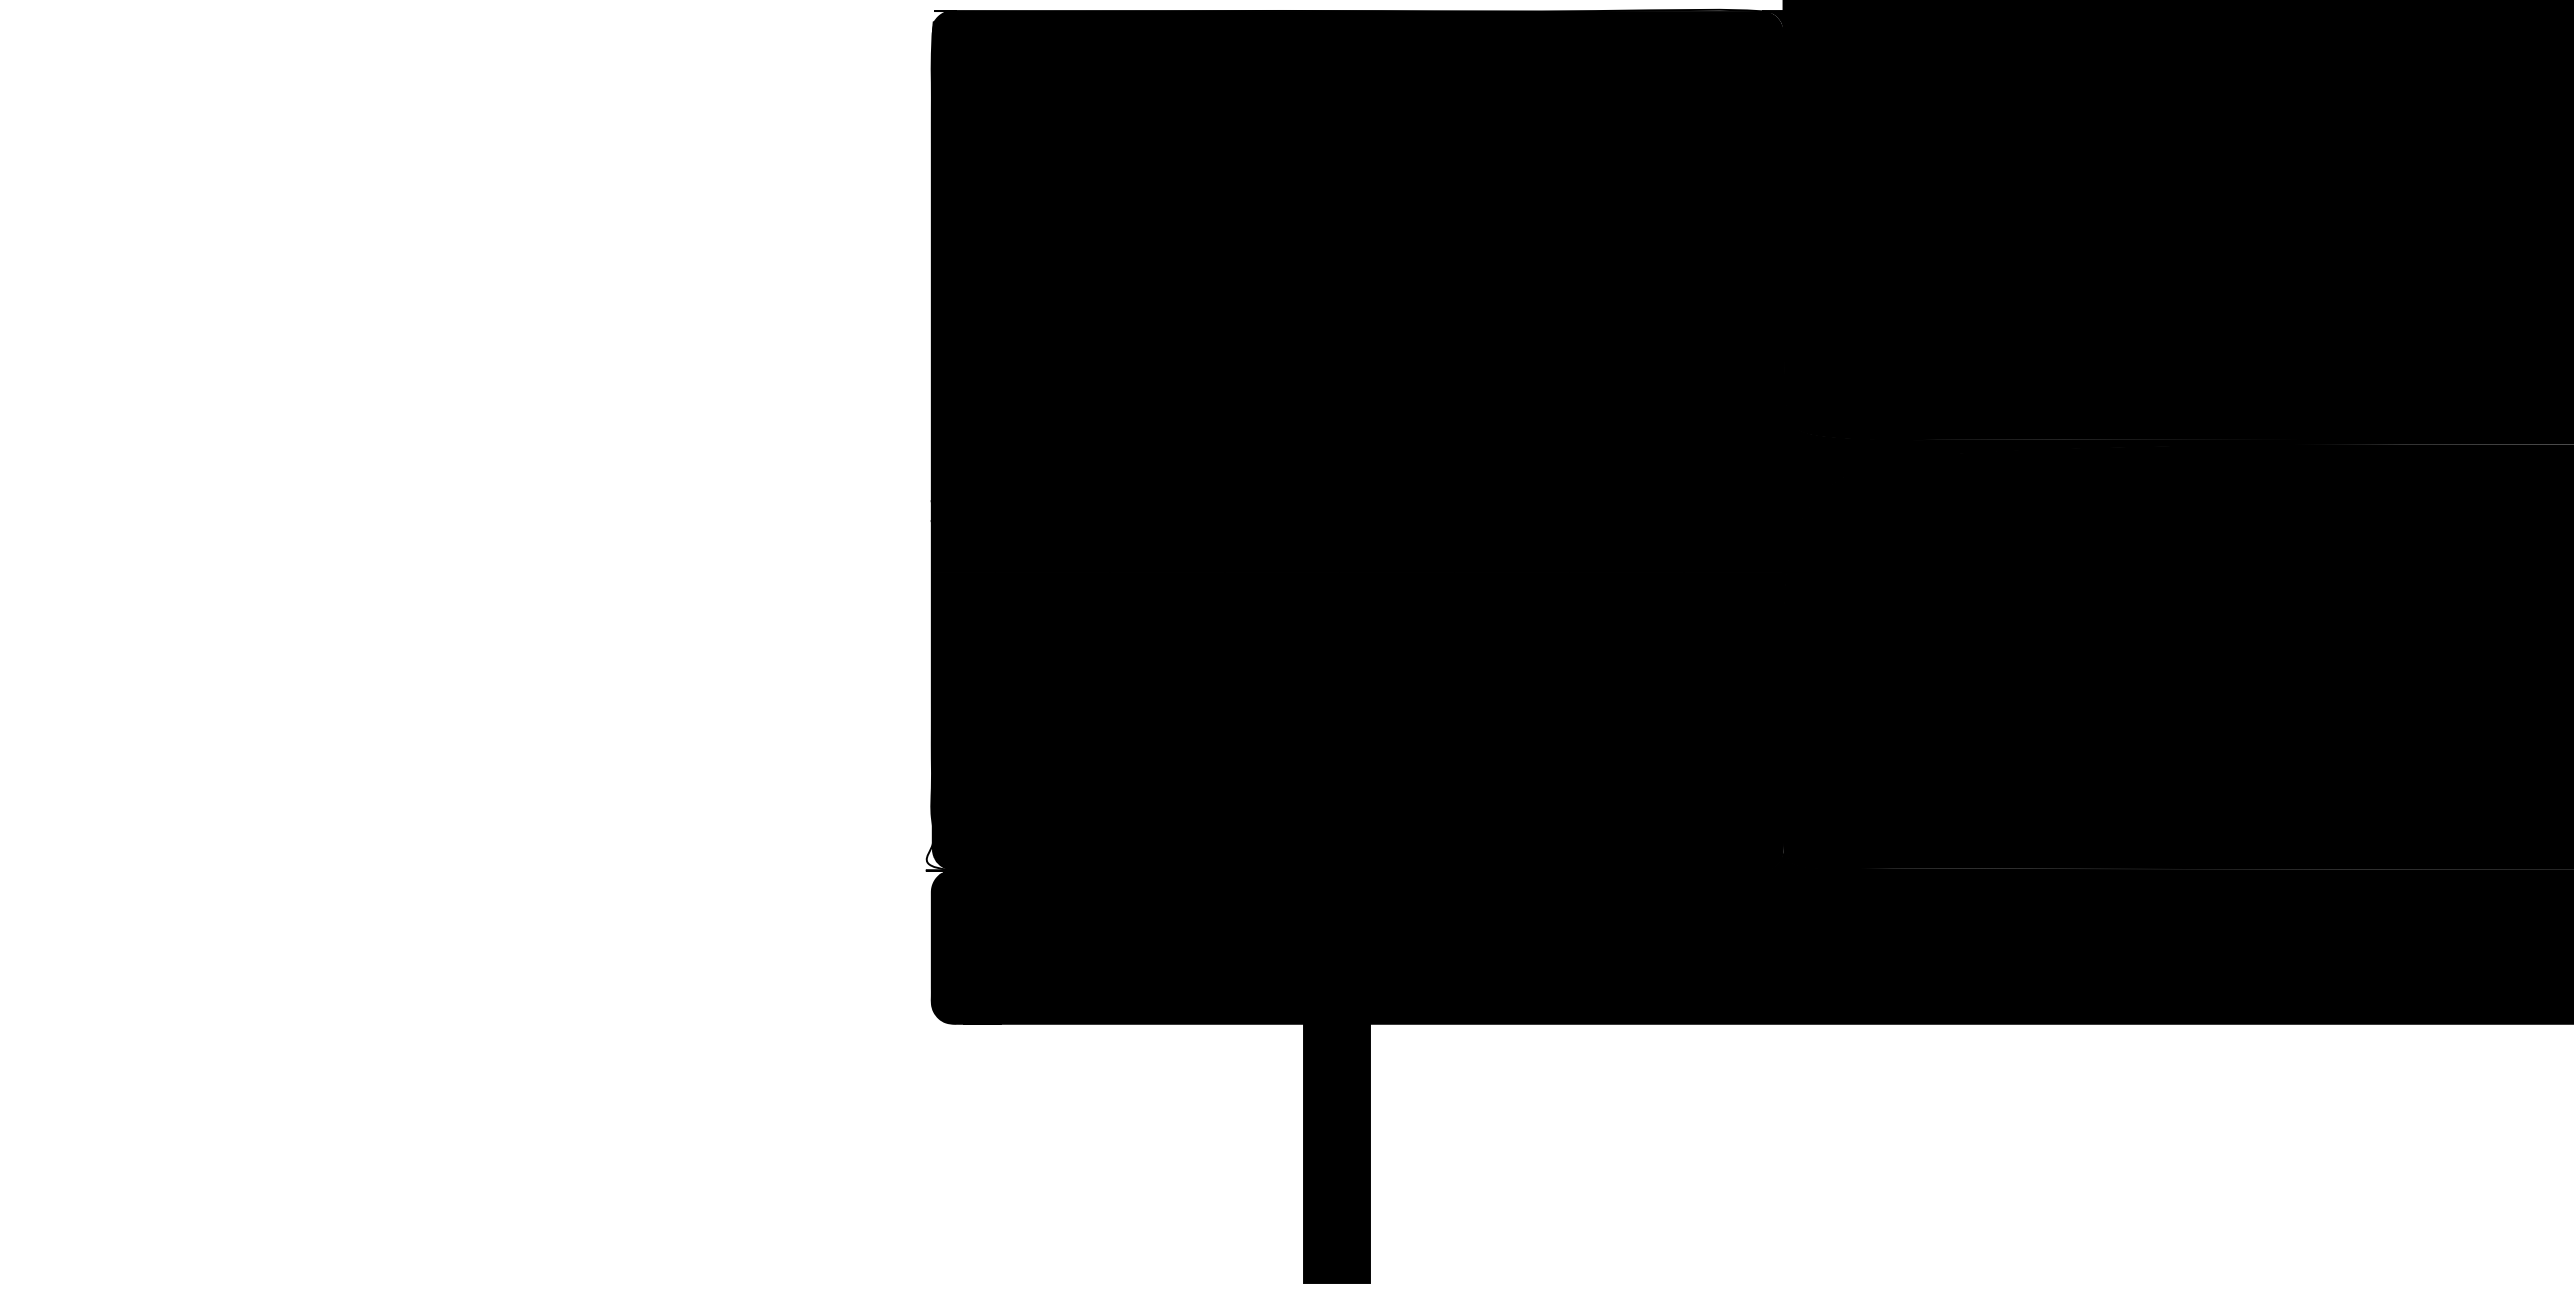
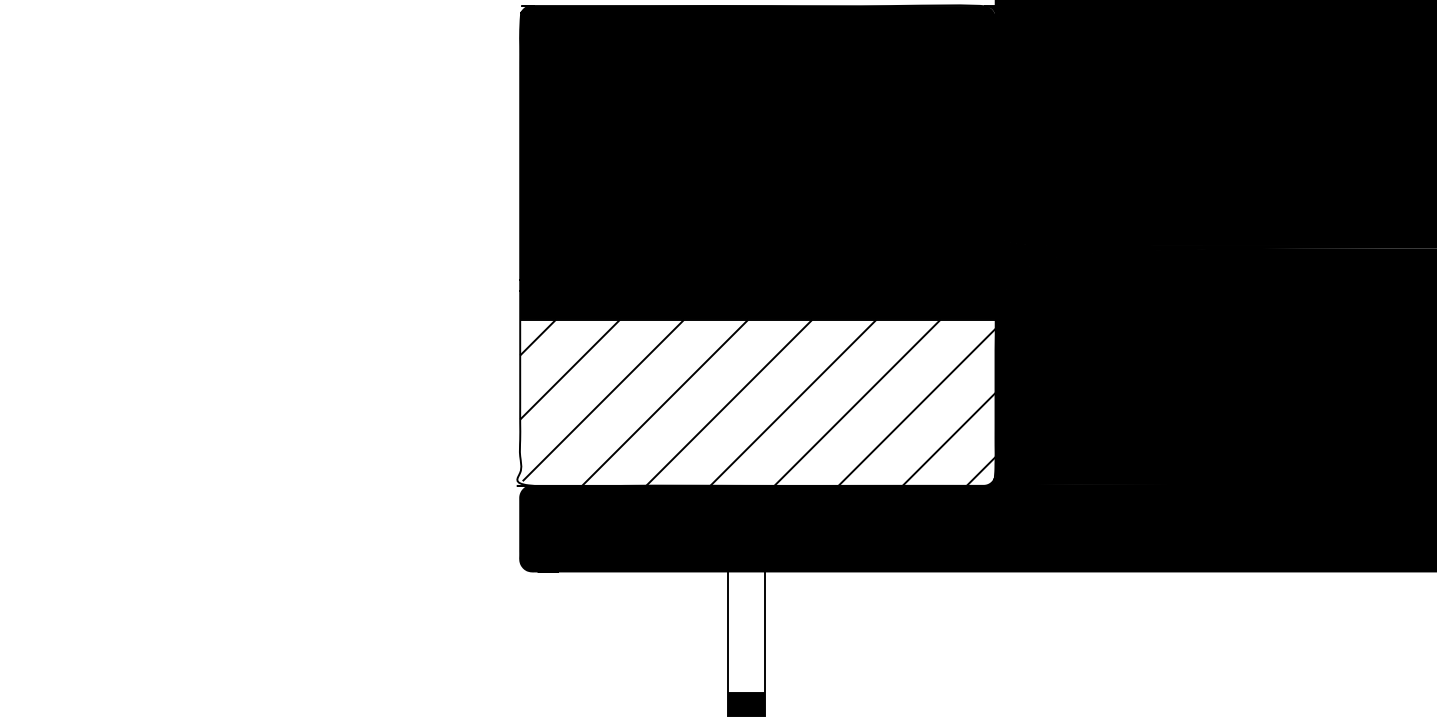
fill: (1356, 721) -> (757, 402), removed
fill: (1335, 1131) -> (745, 631), removed

